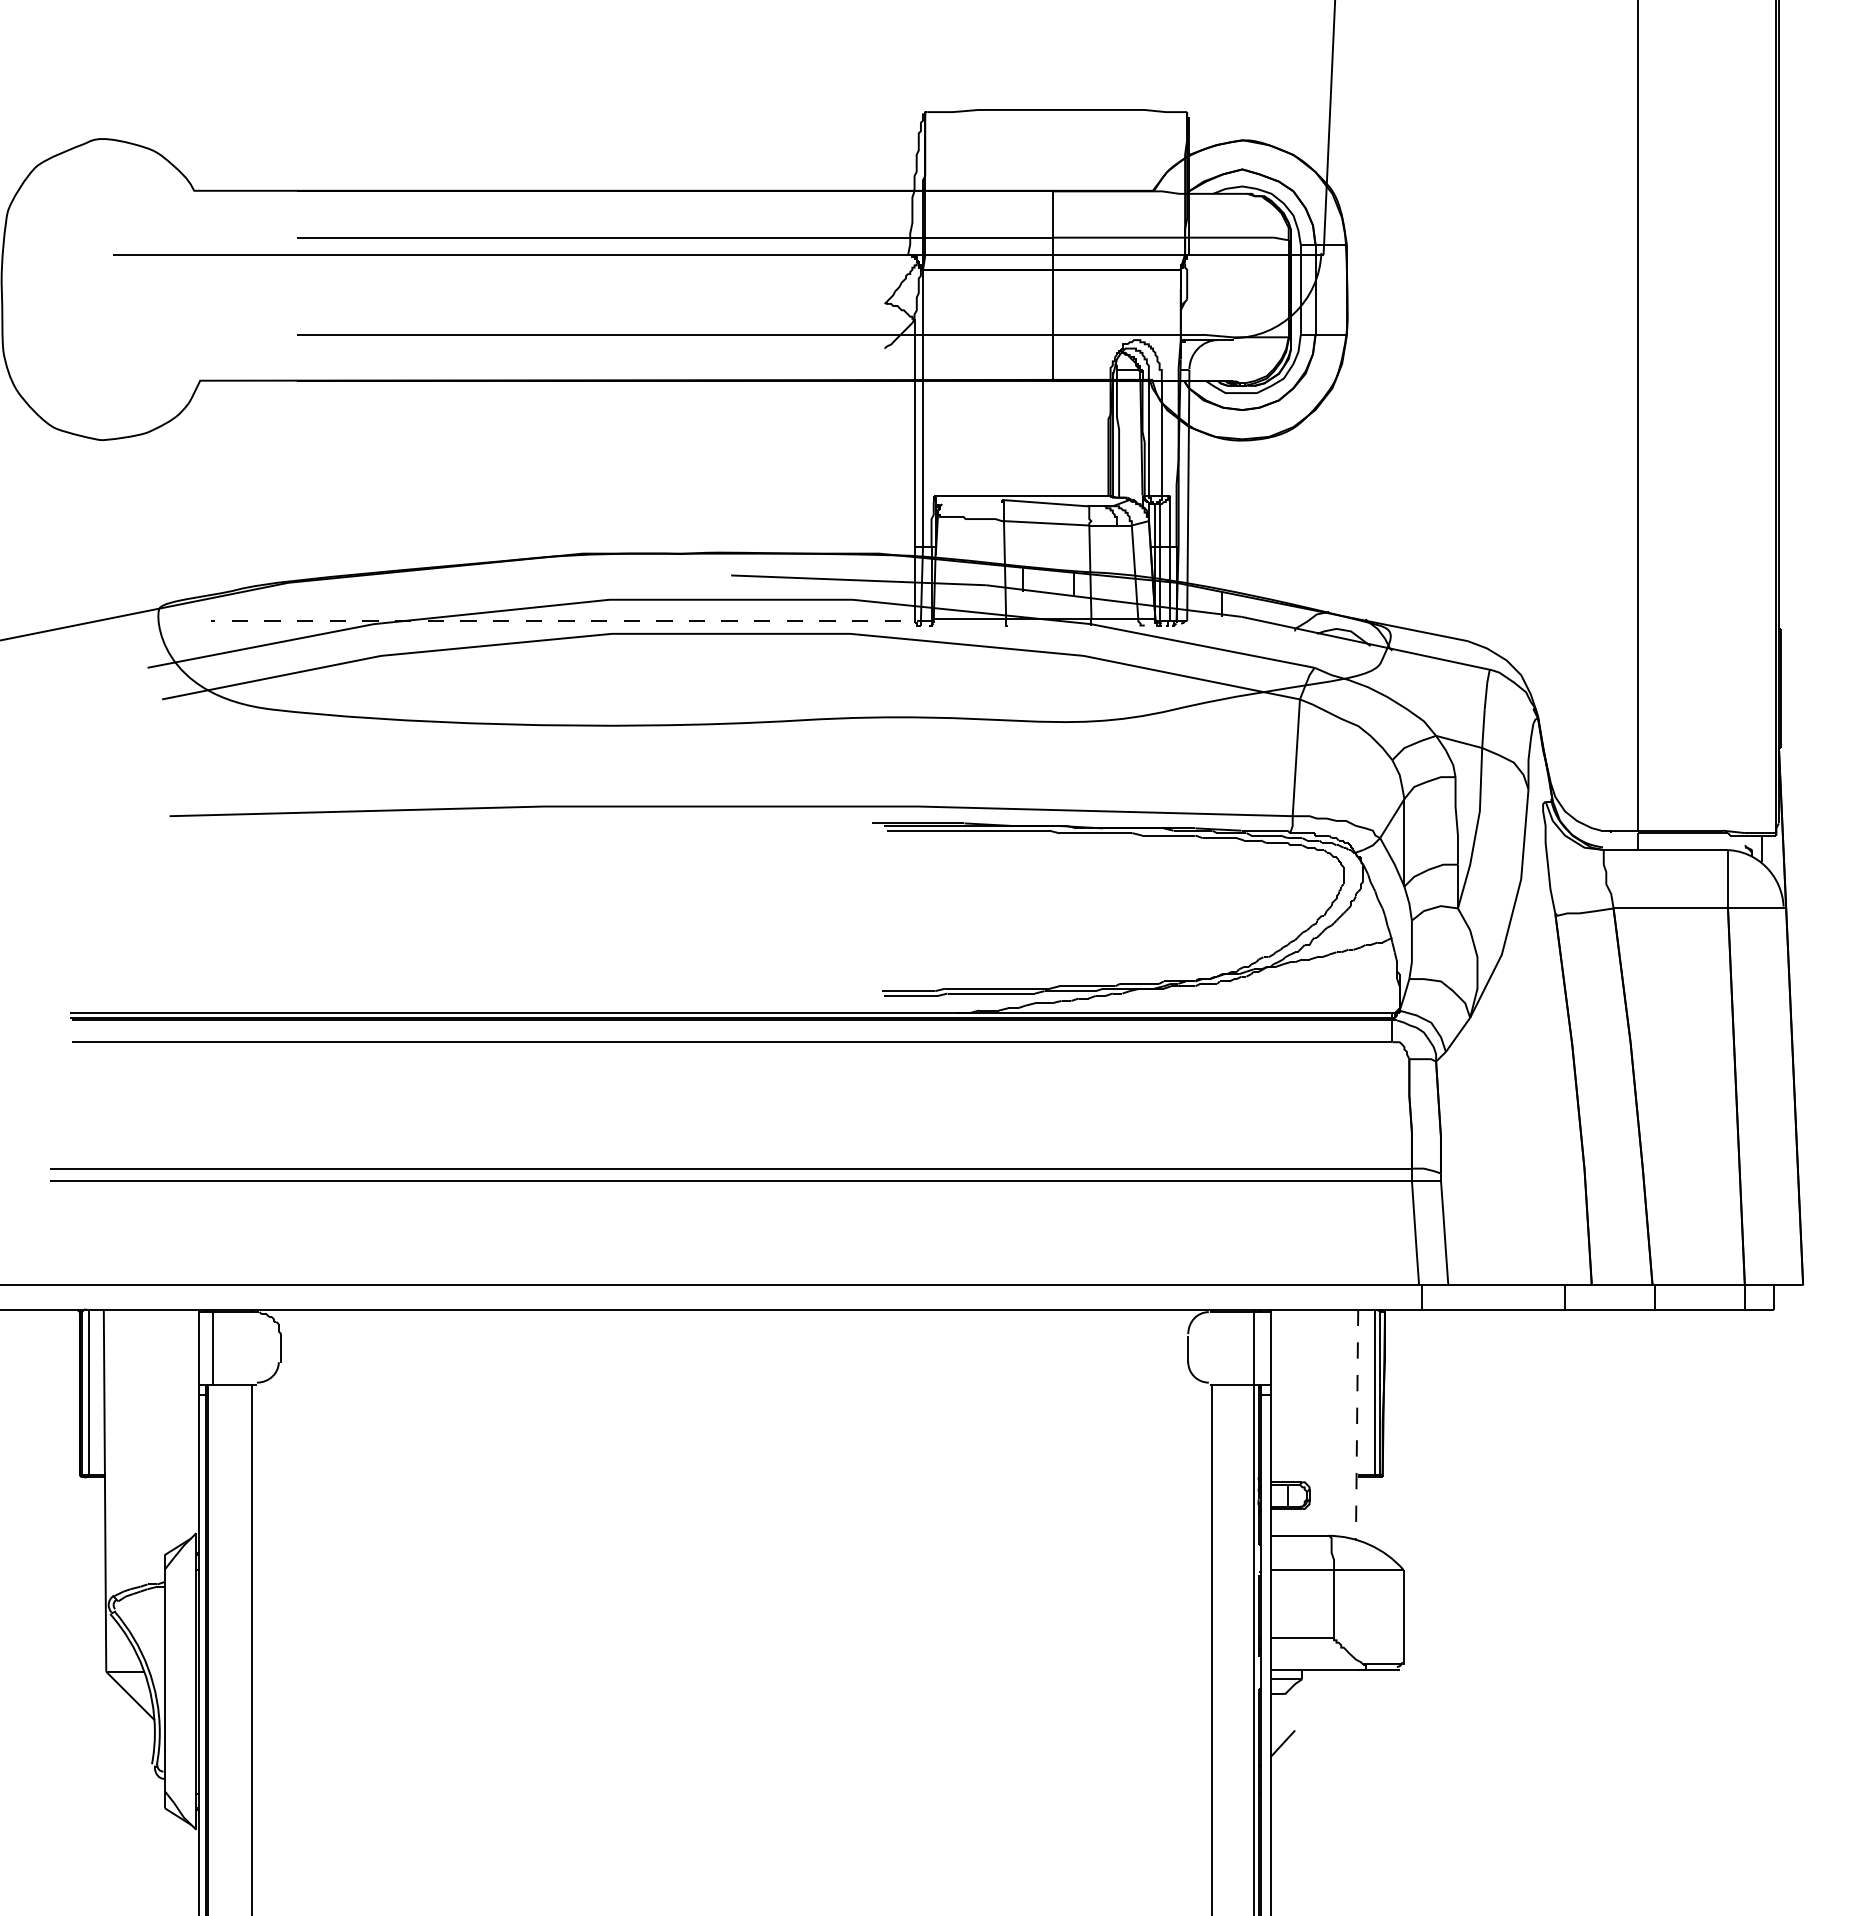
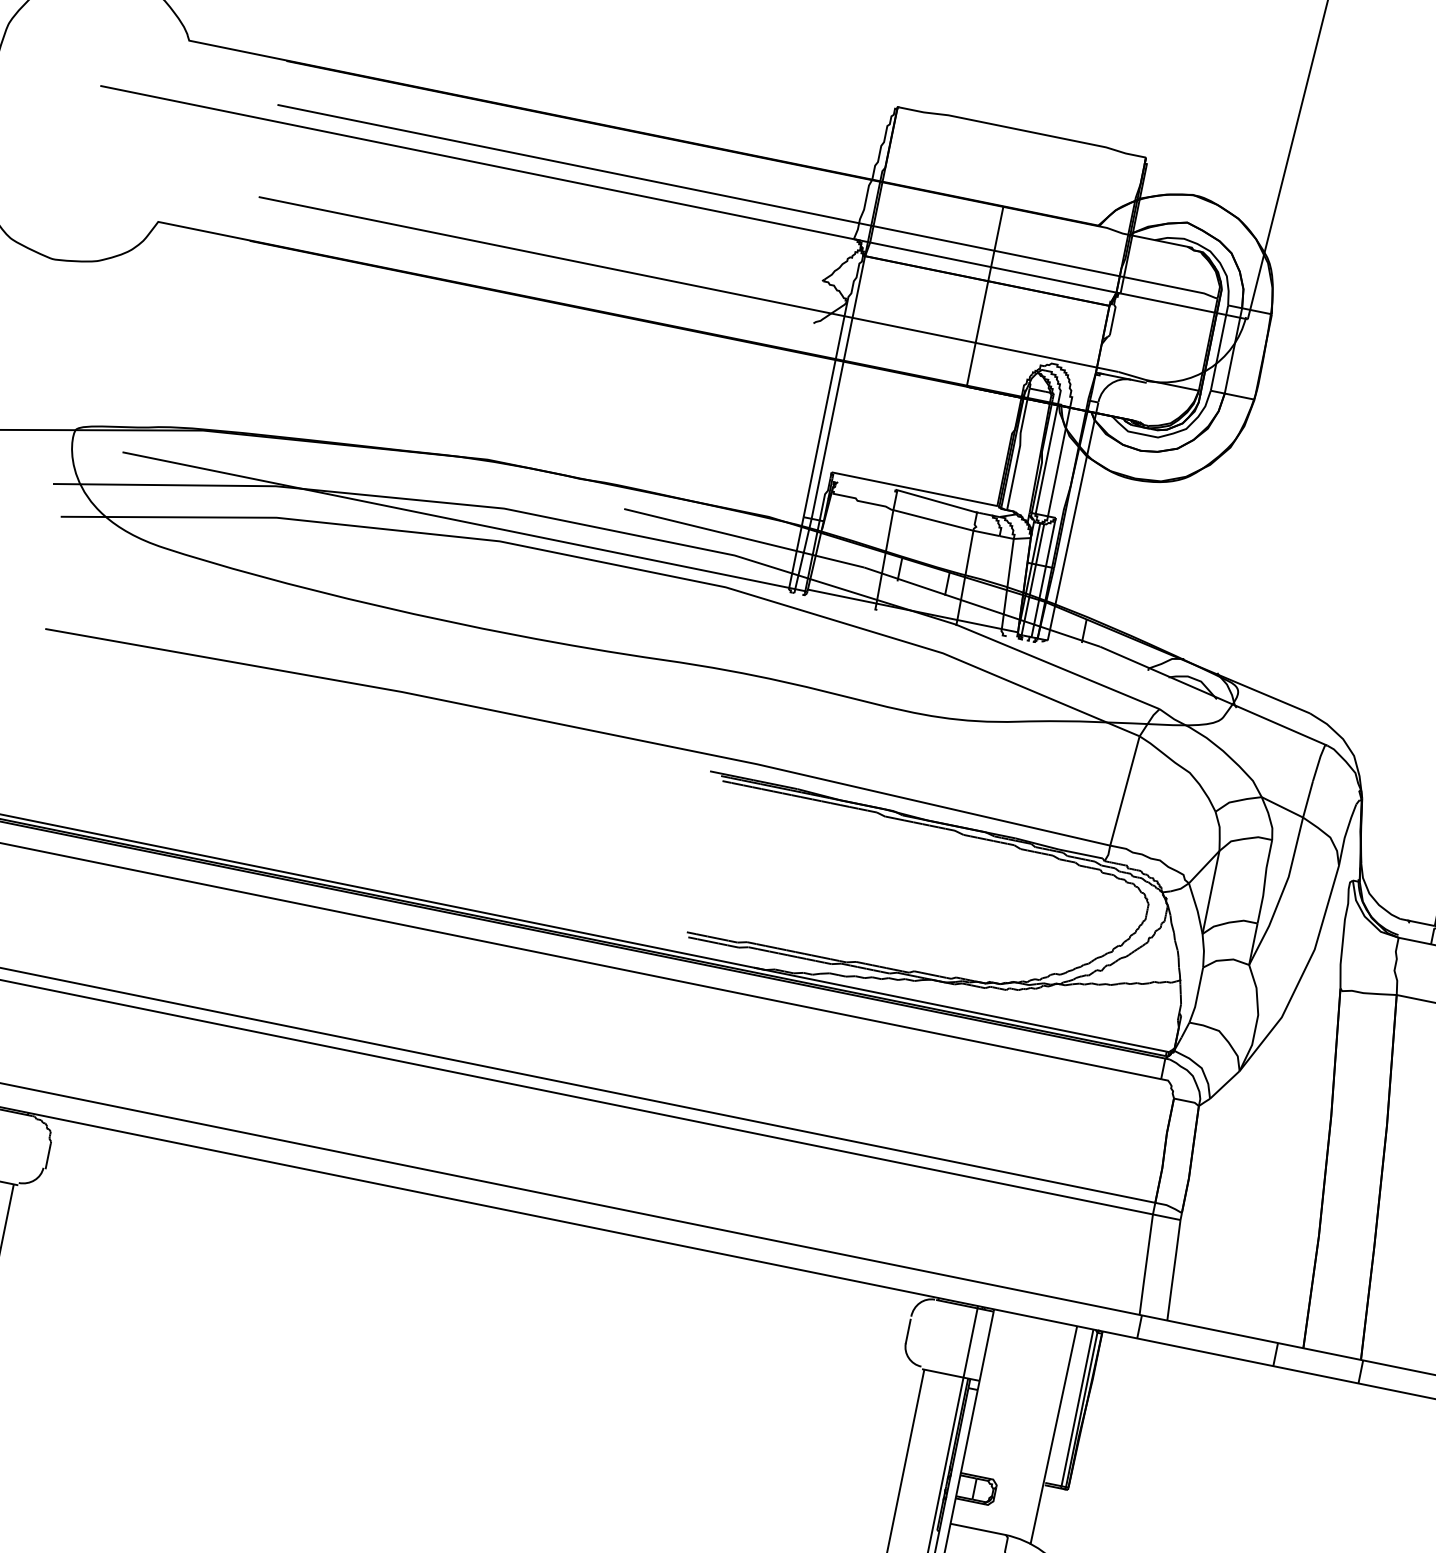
line: (572, 621) -> (464, 522), dashed -> solid
line: (1357, 1425) -> (1054, 1435), dashed -> solid

